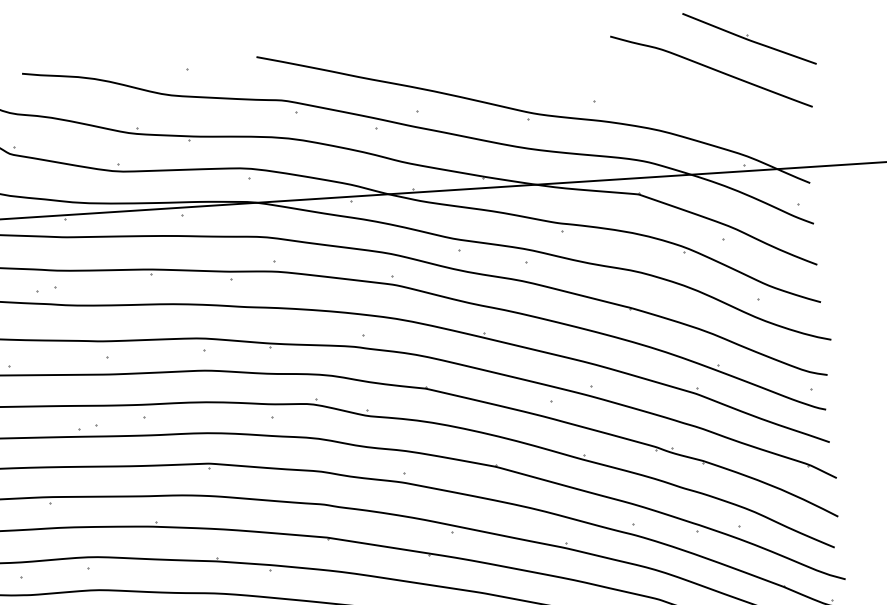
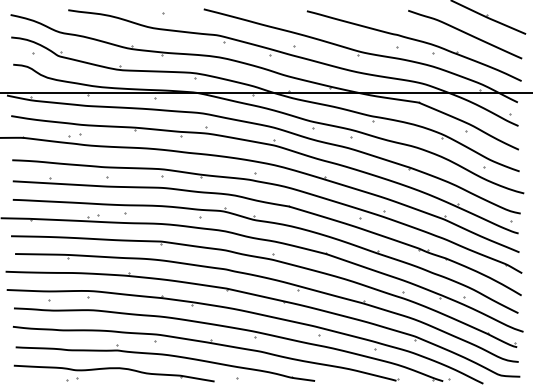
part: (623, 96) -> (413, 45), added

